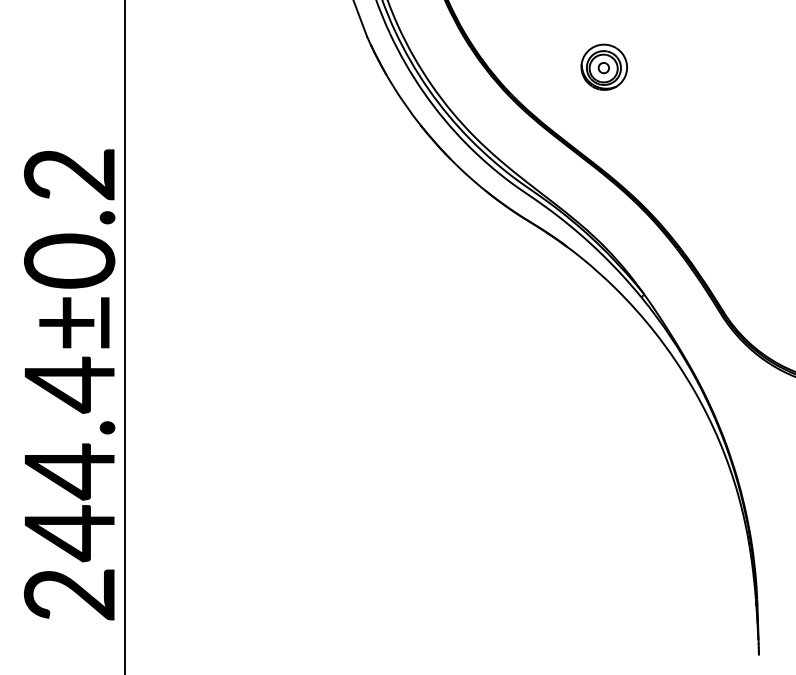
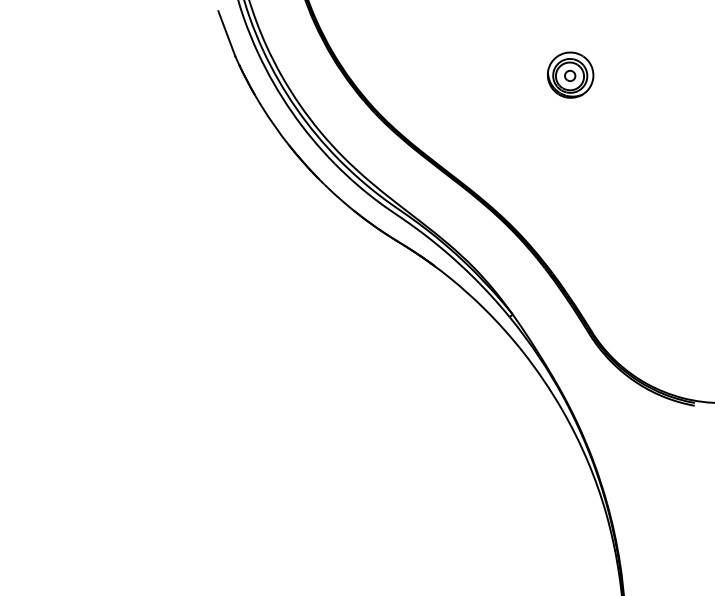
part: (603, 66) -> (569, 74), moved

